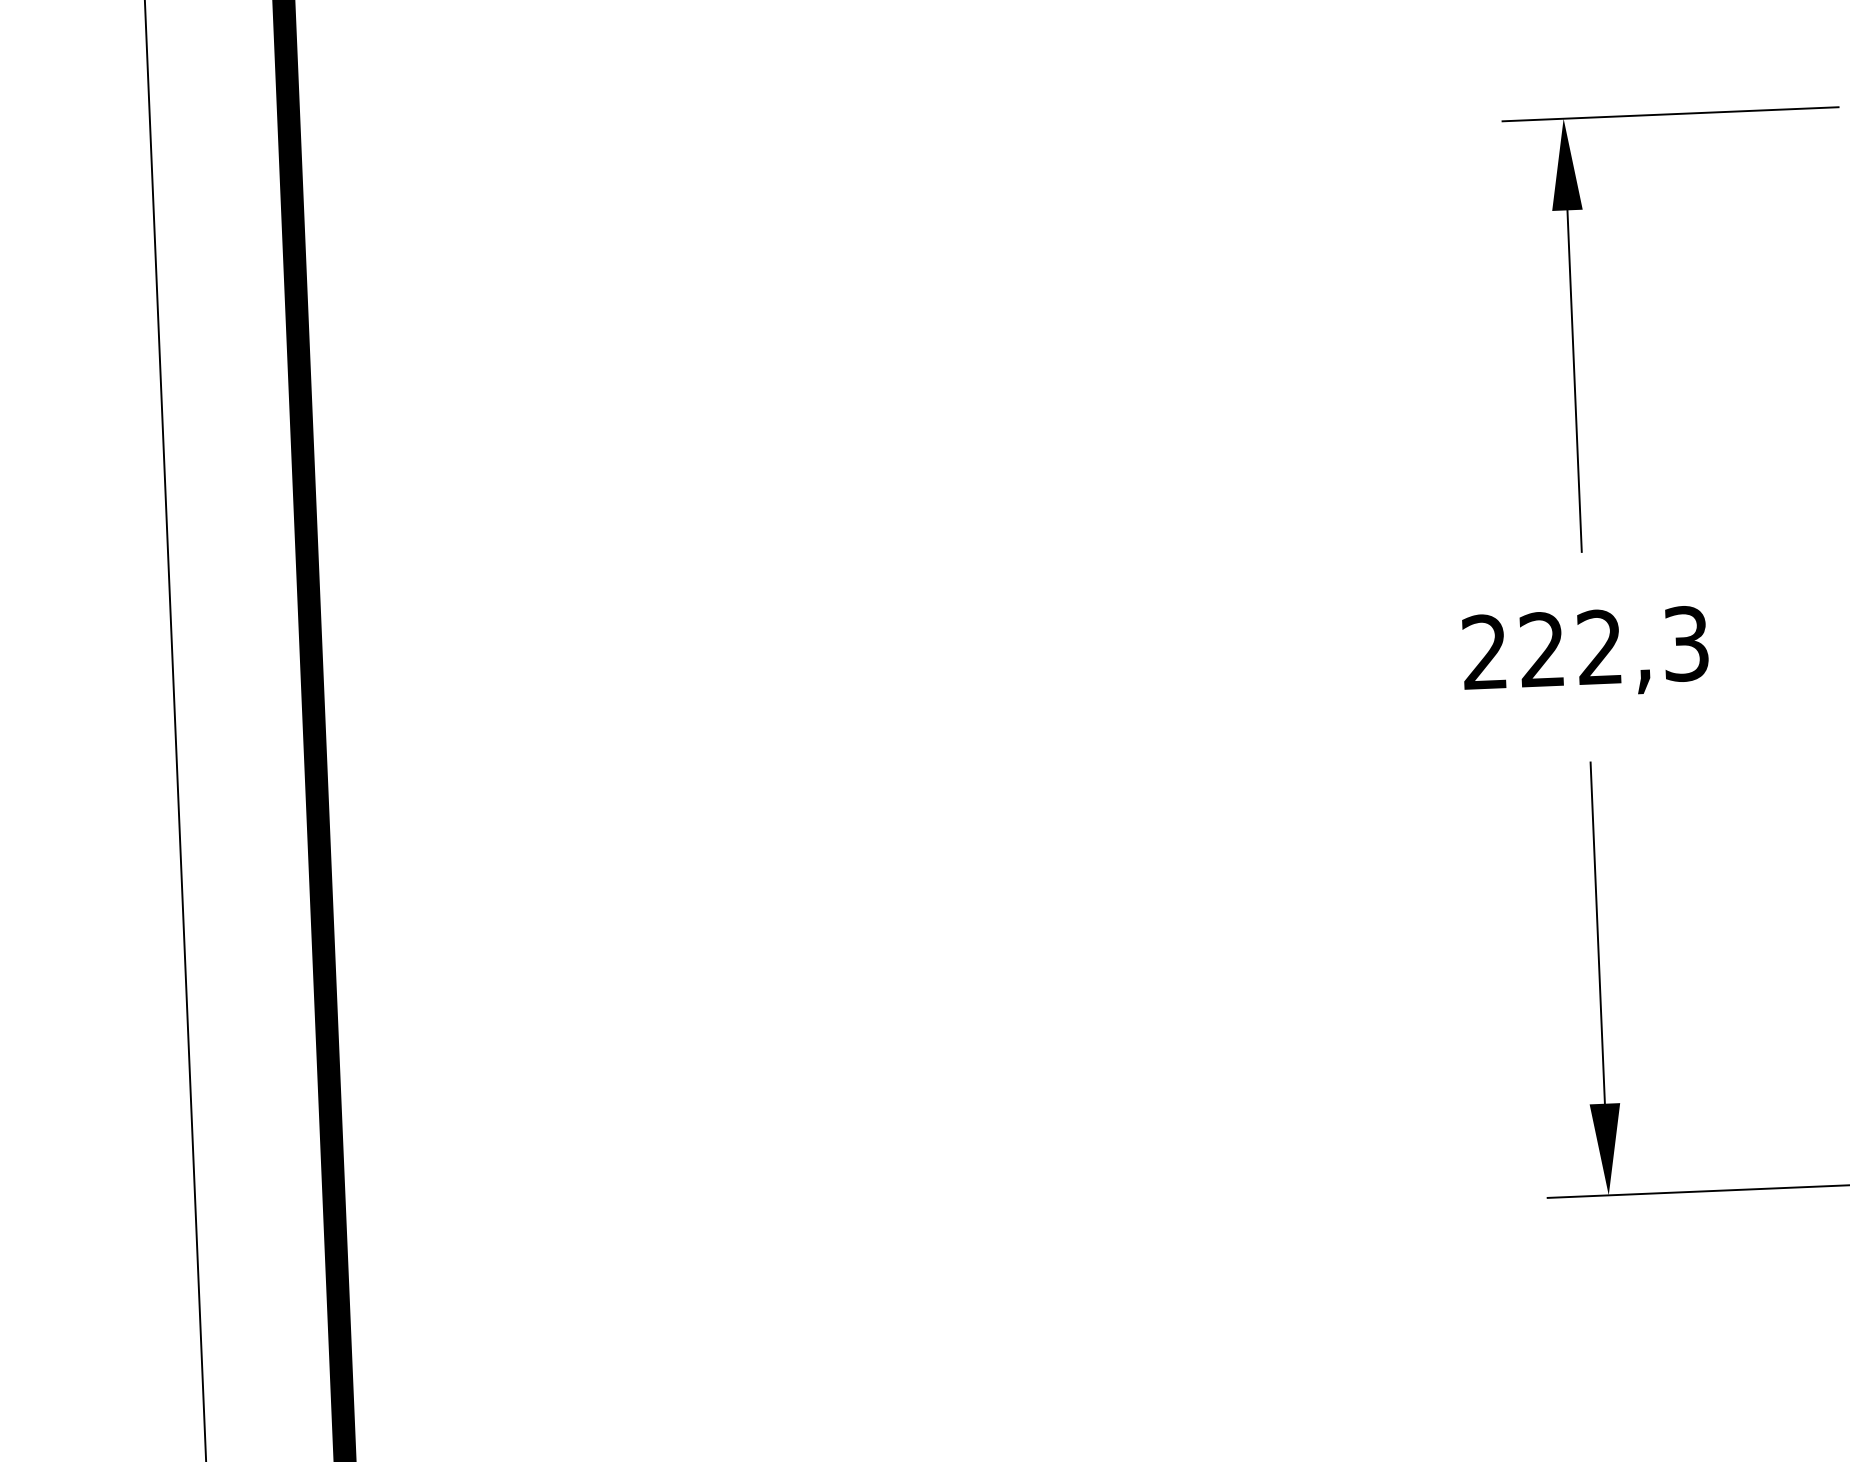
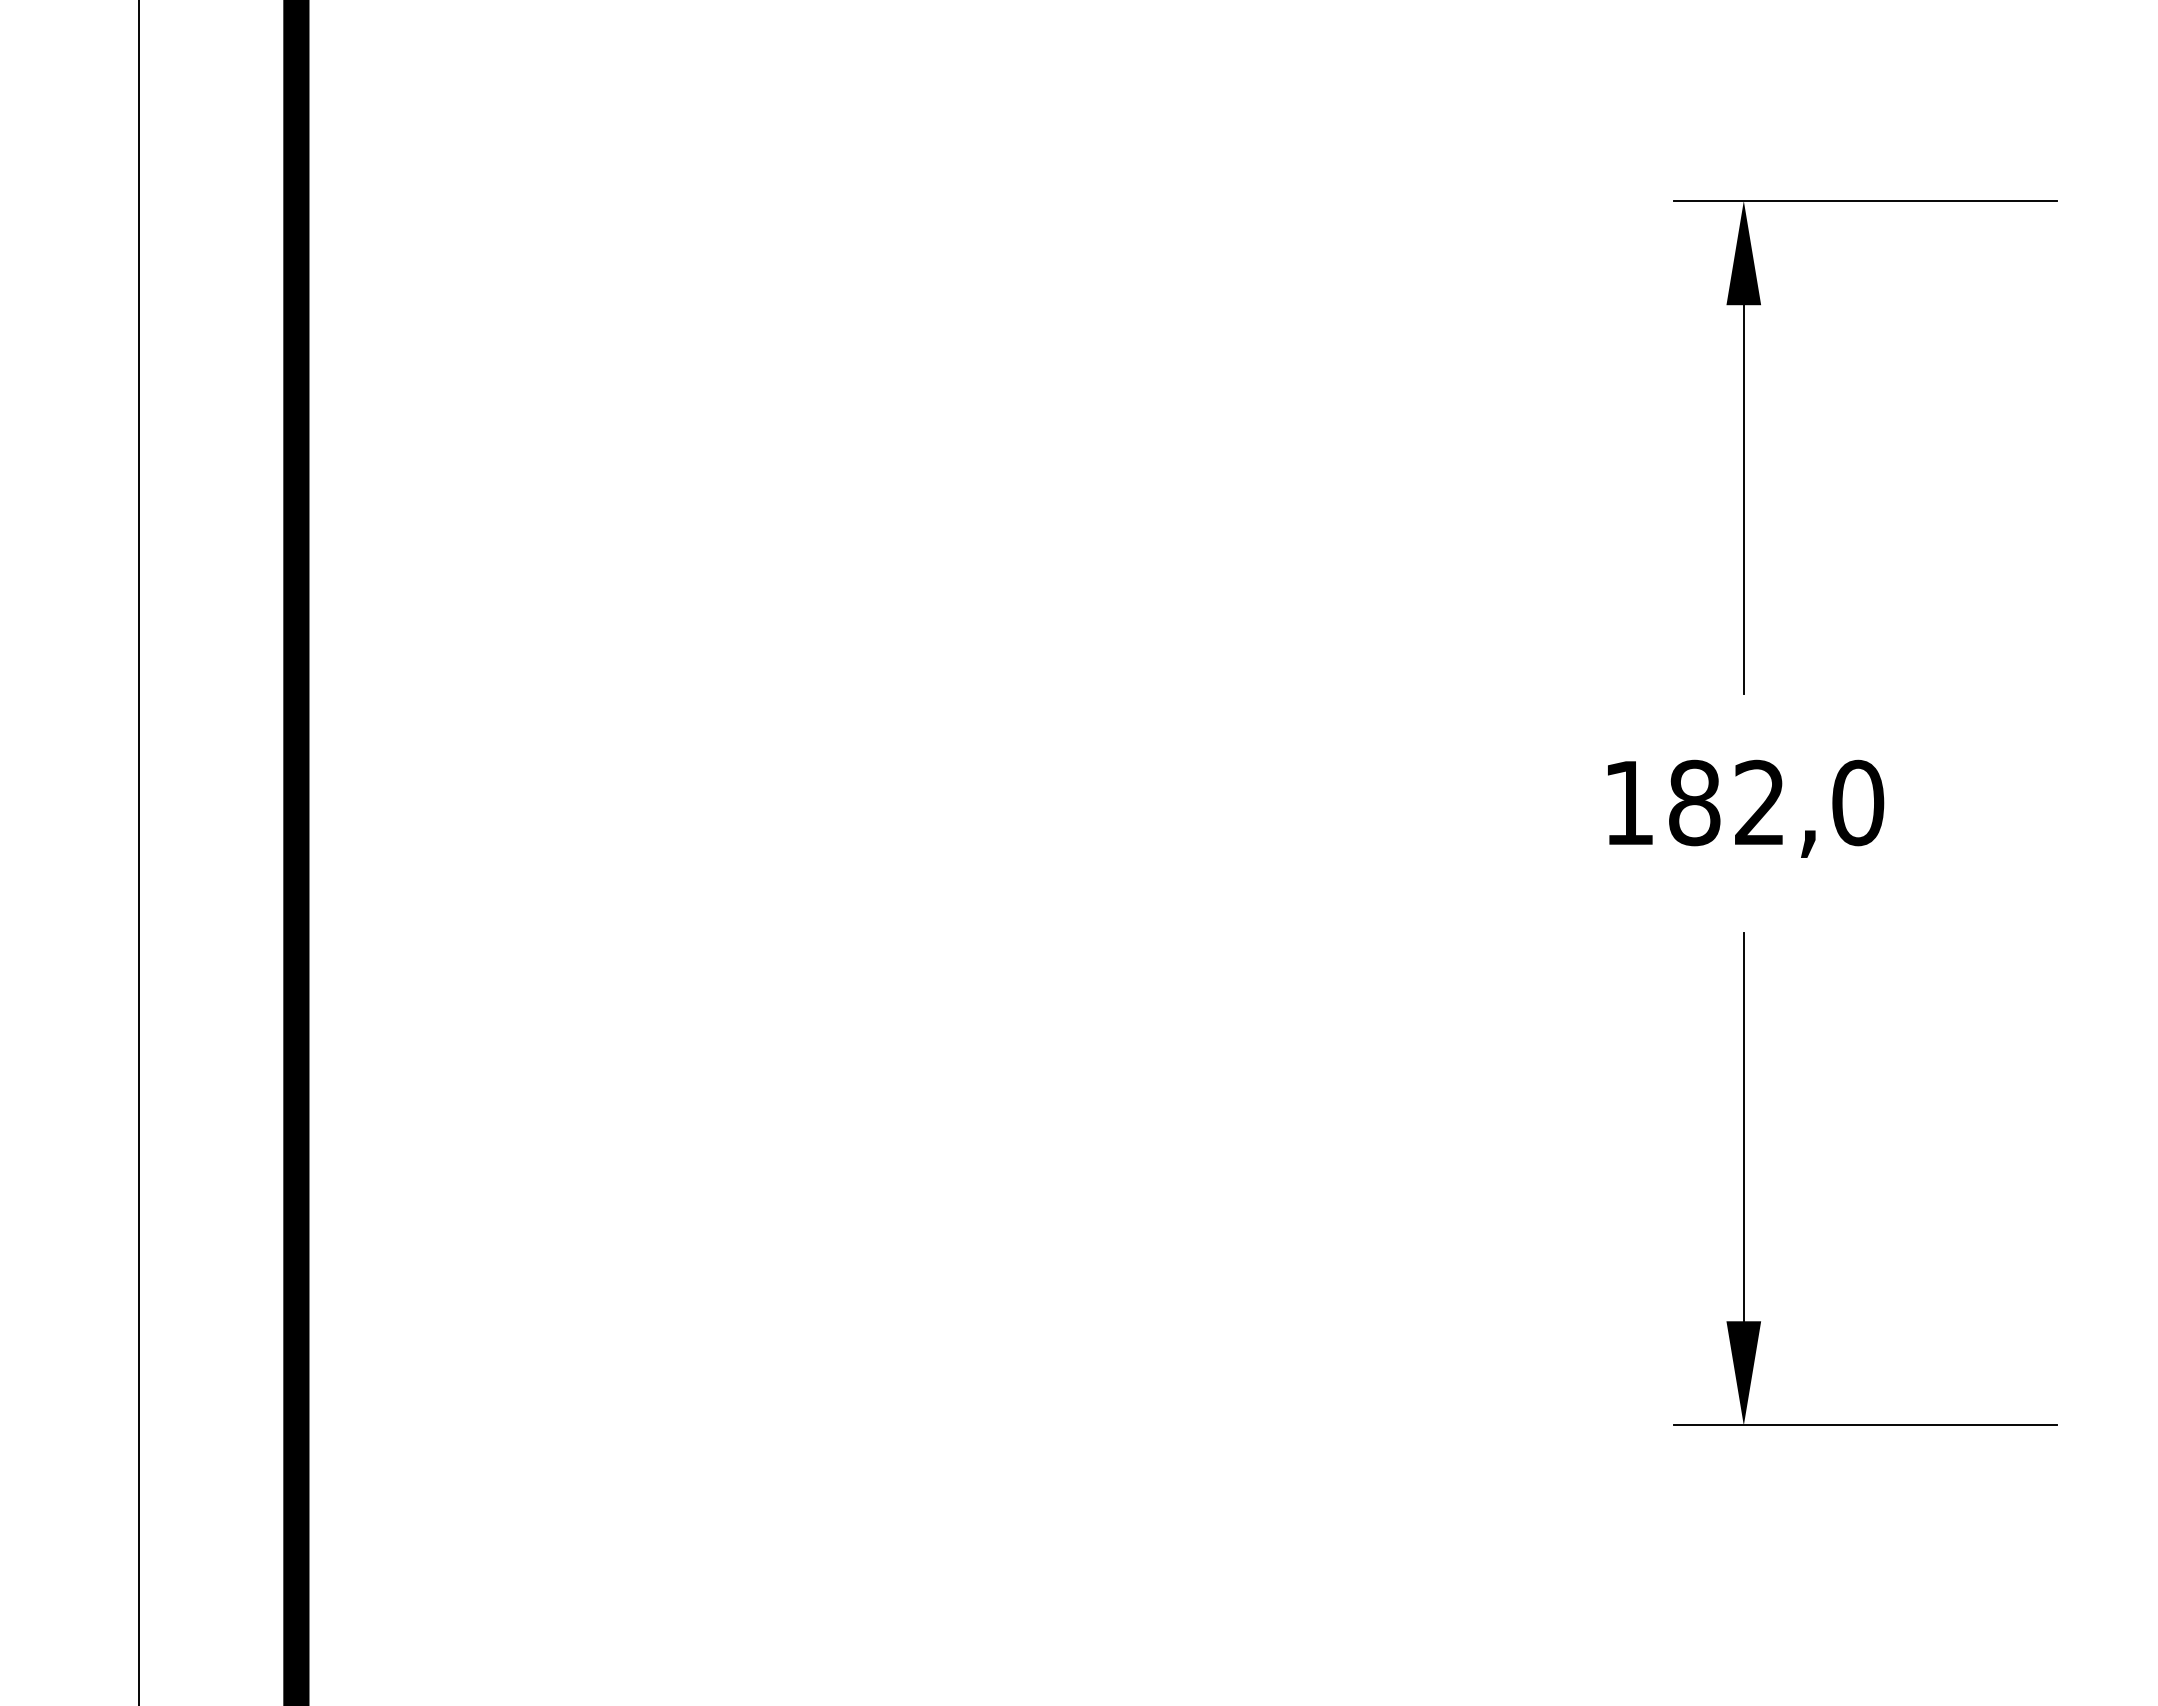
text: (1586, 647) -> (1744, 802), 222,3 -> 182,0

